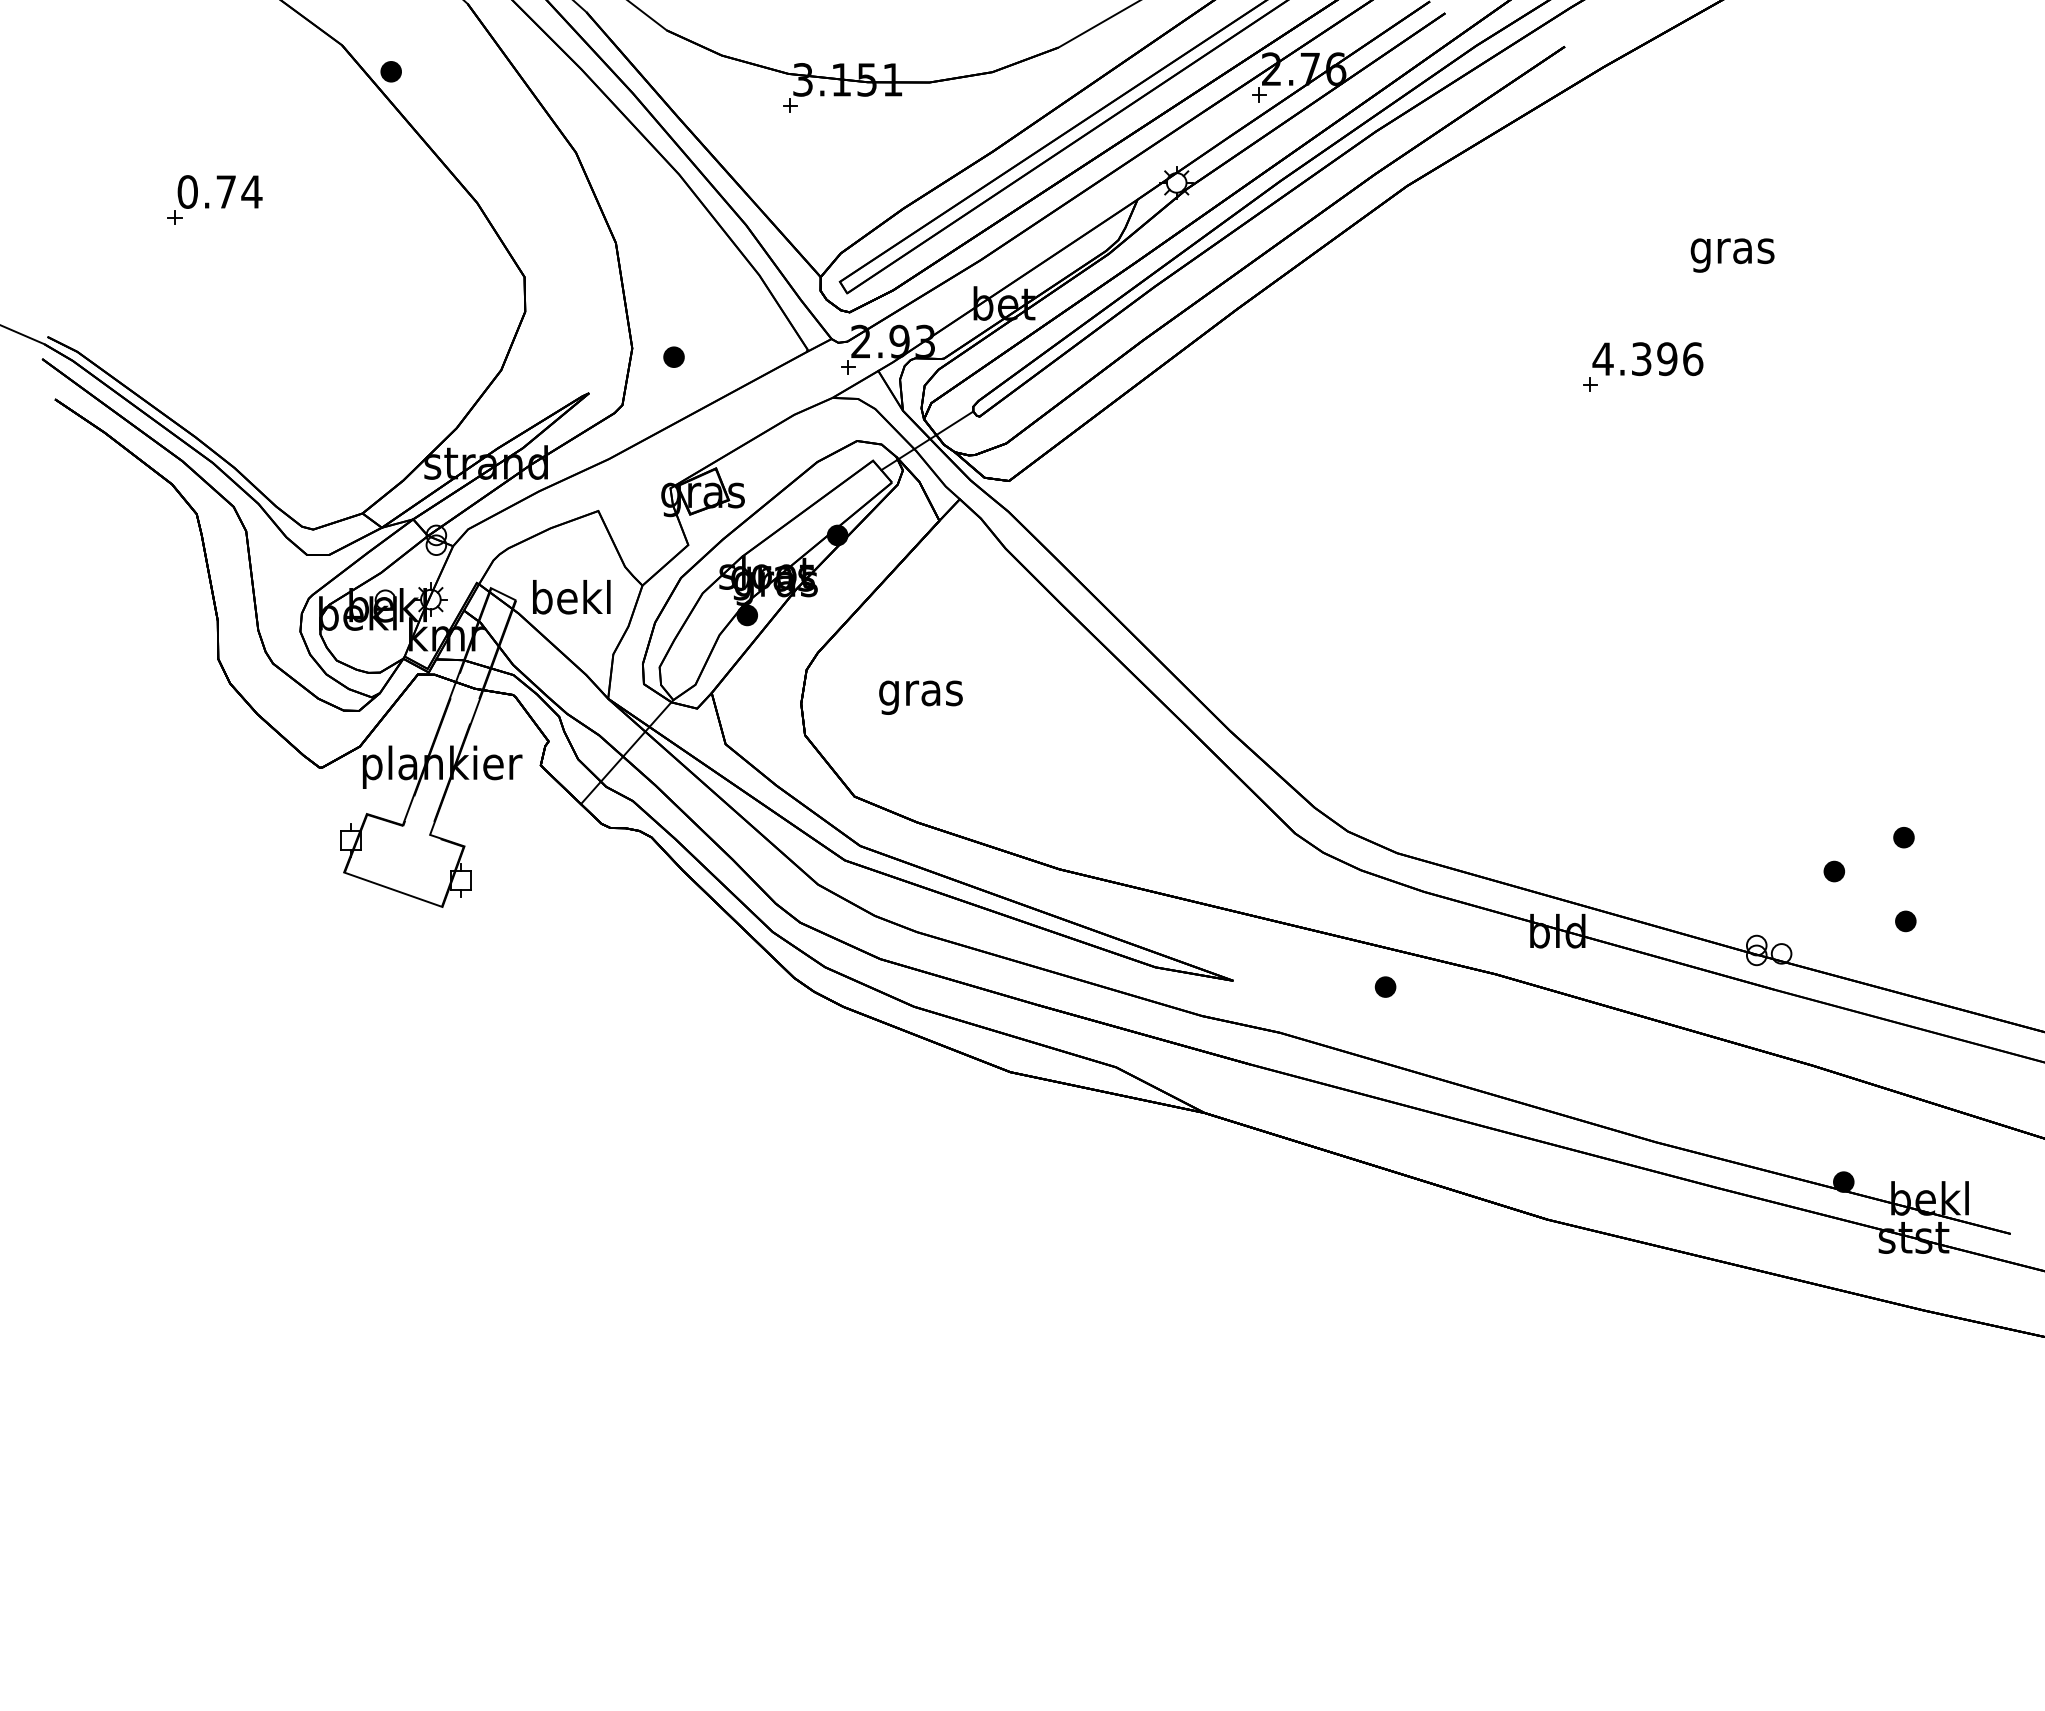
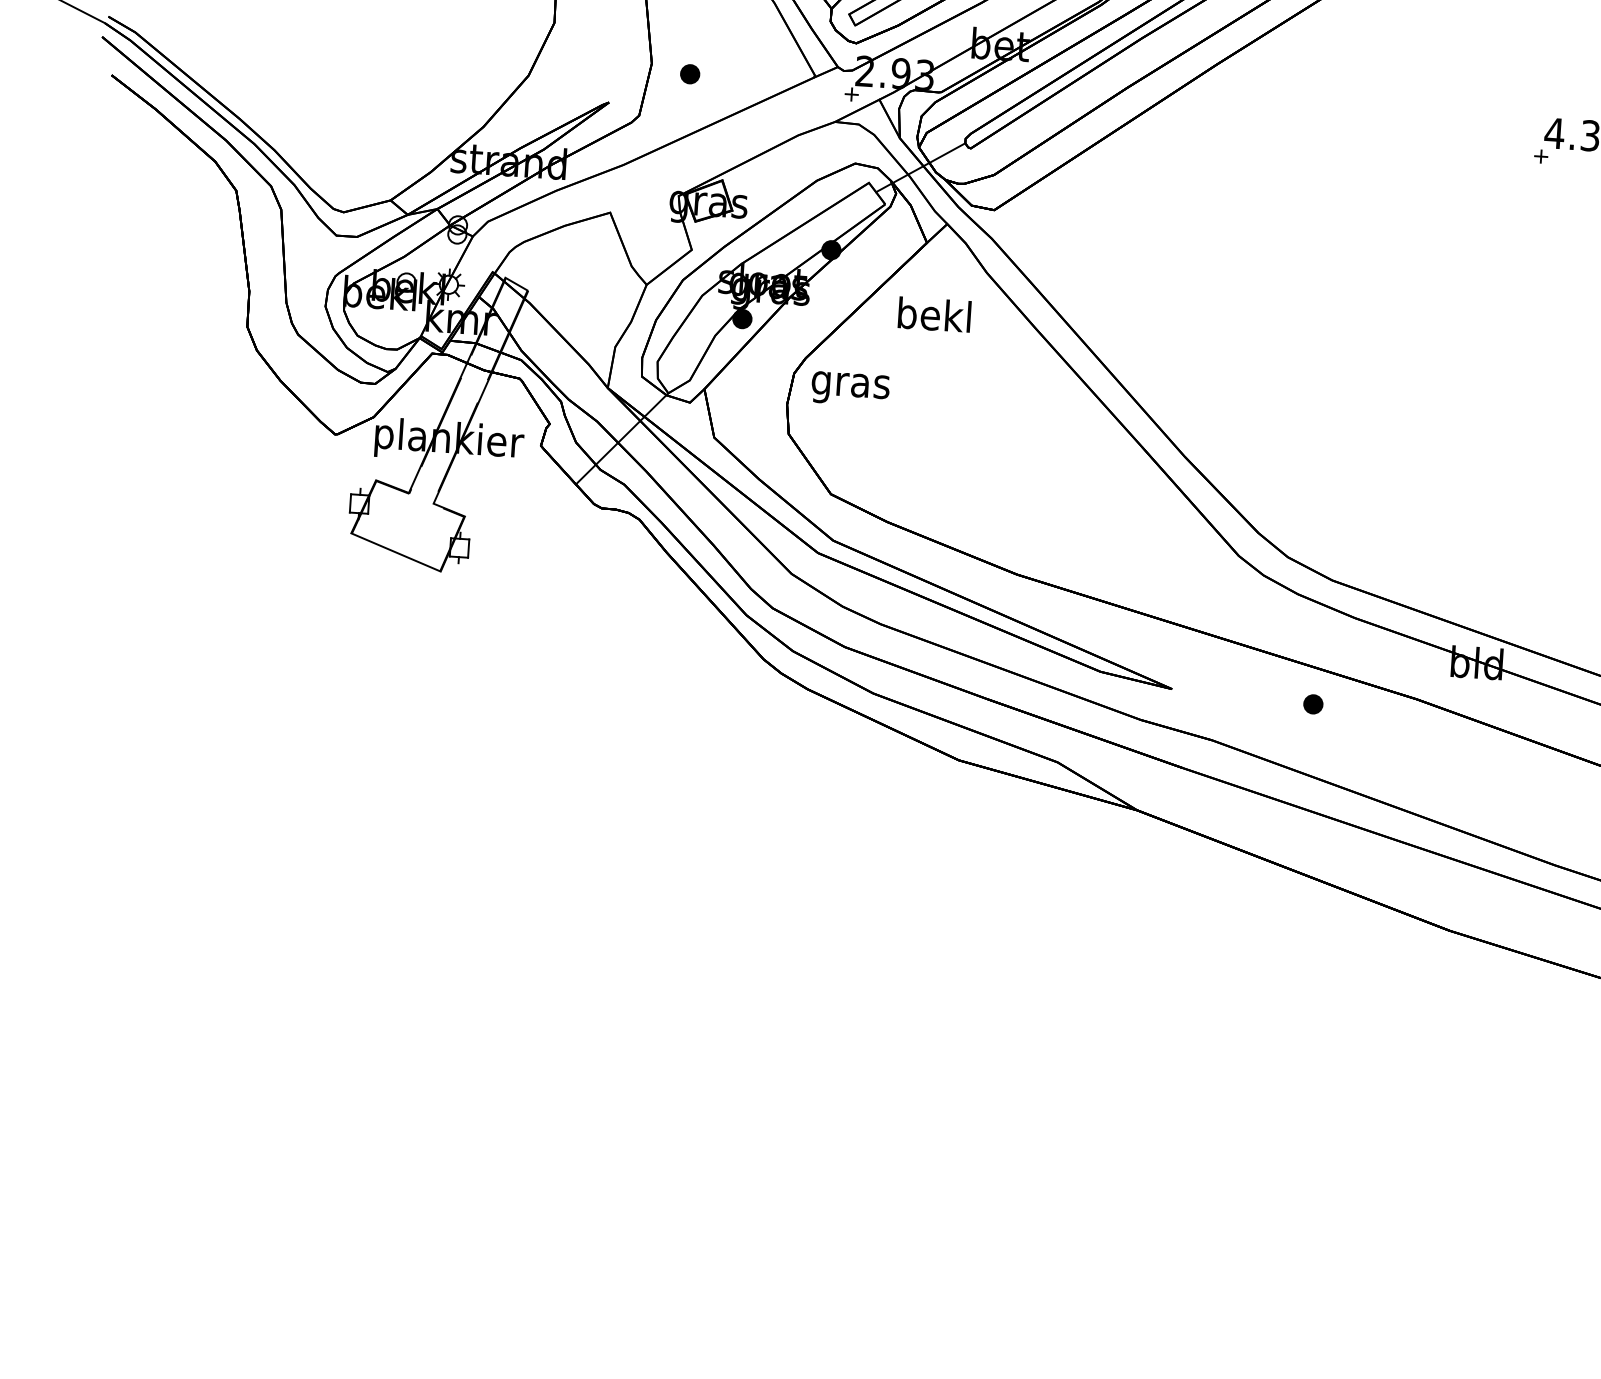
text: (571, 597) -> (934, 315), moved
text: (920, 697) -> (850, 388), moved

